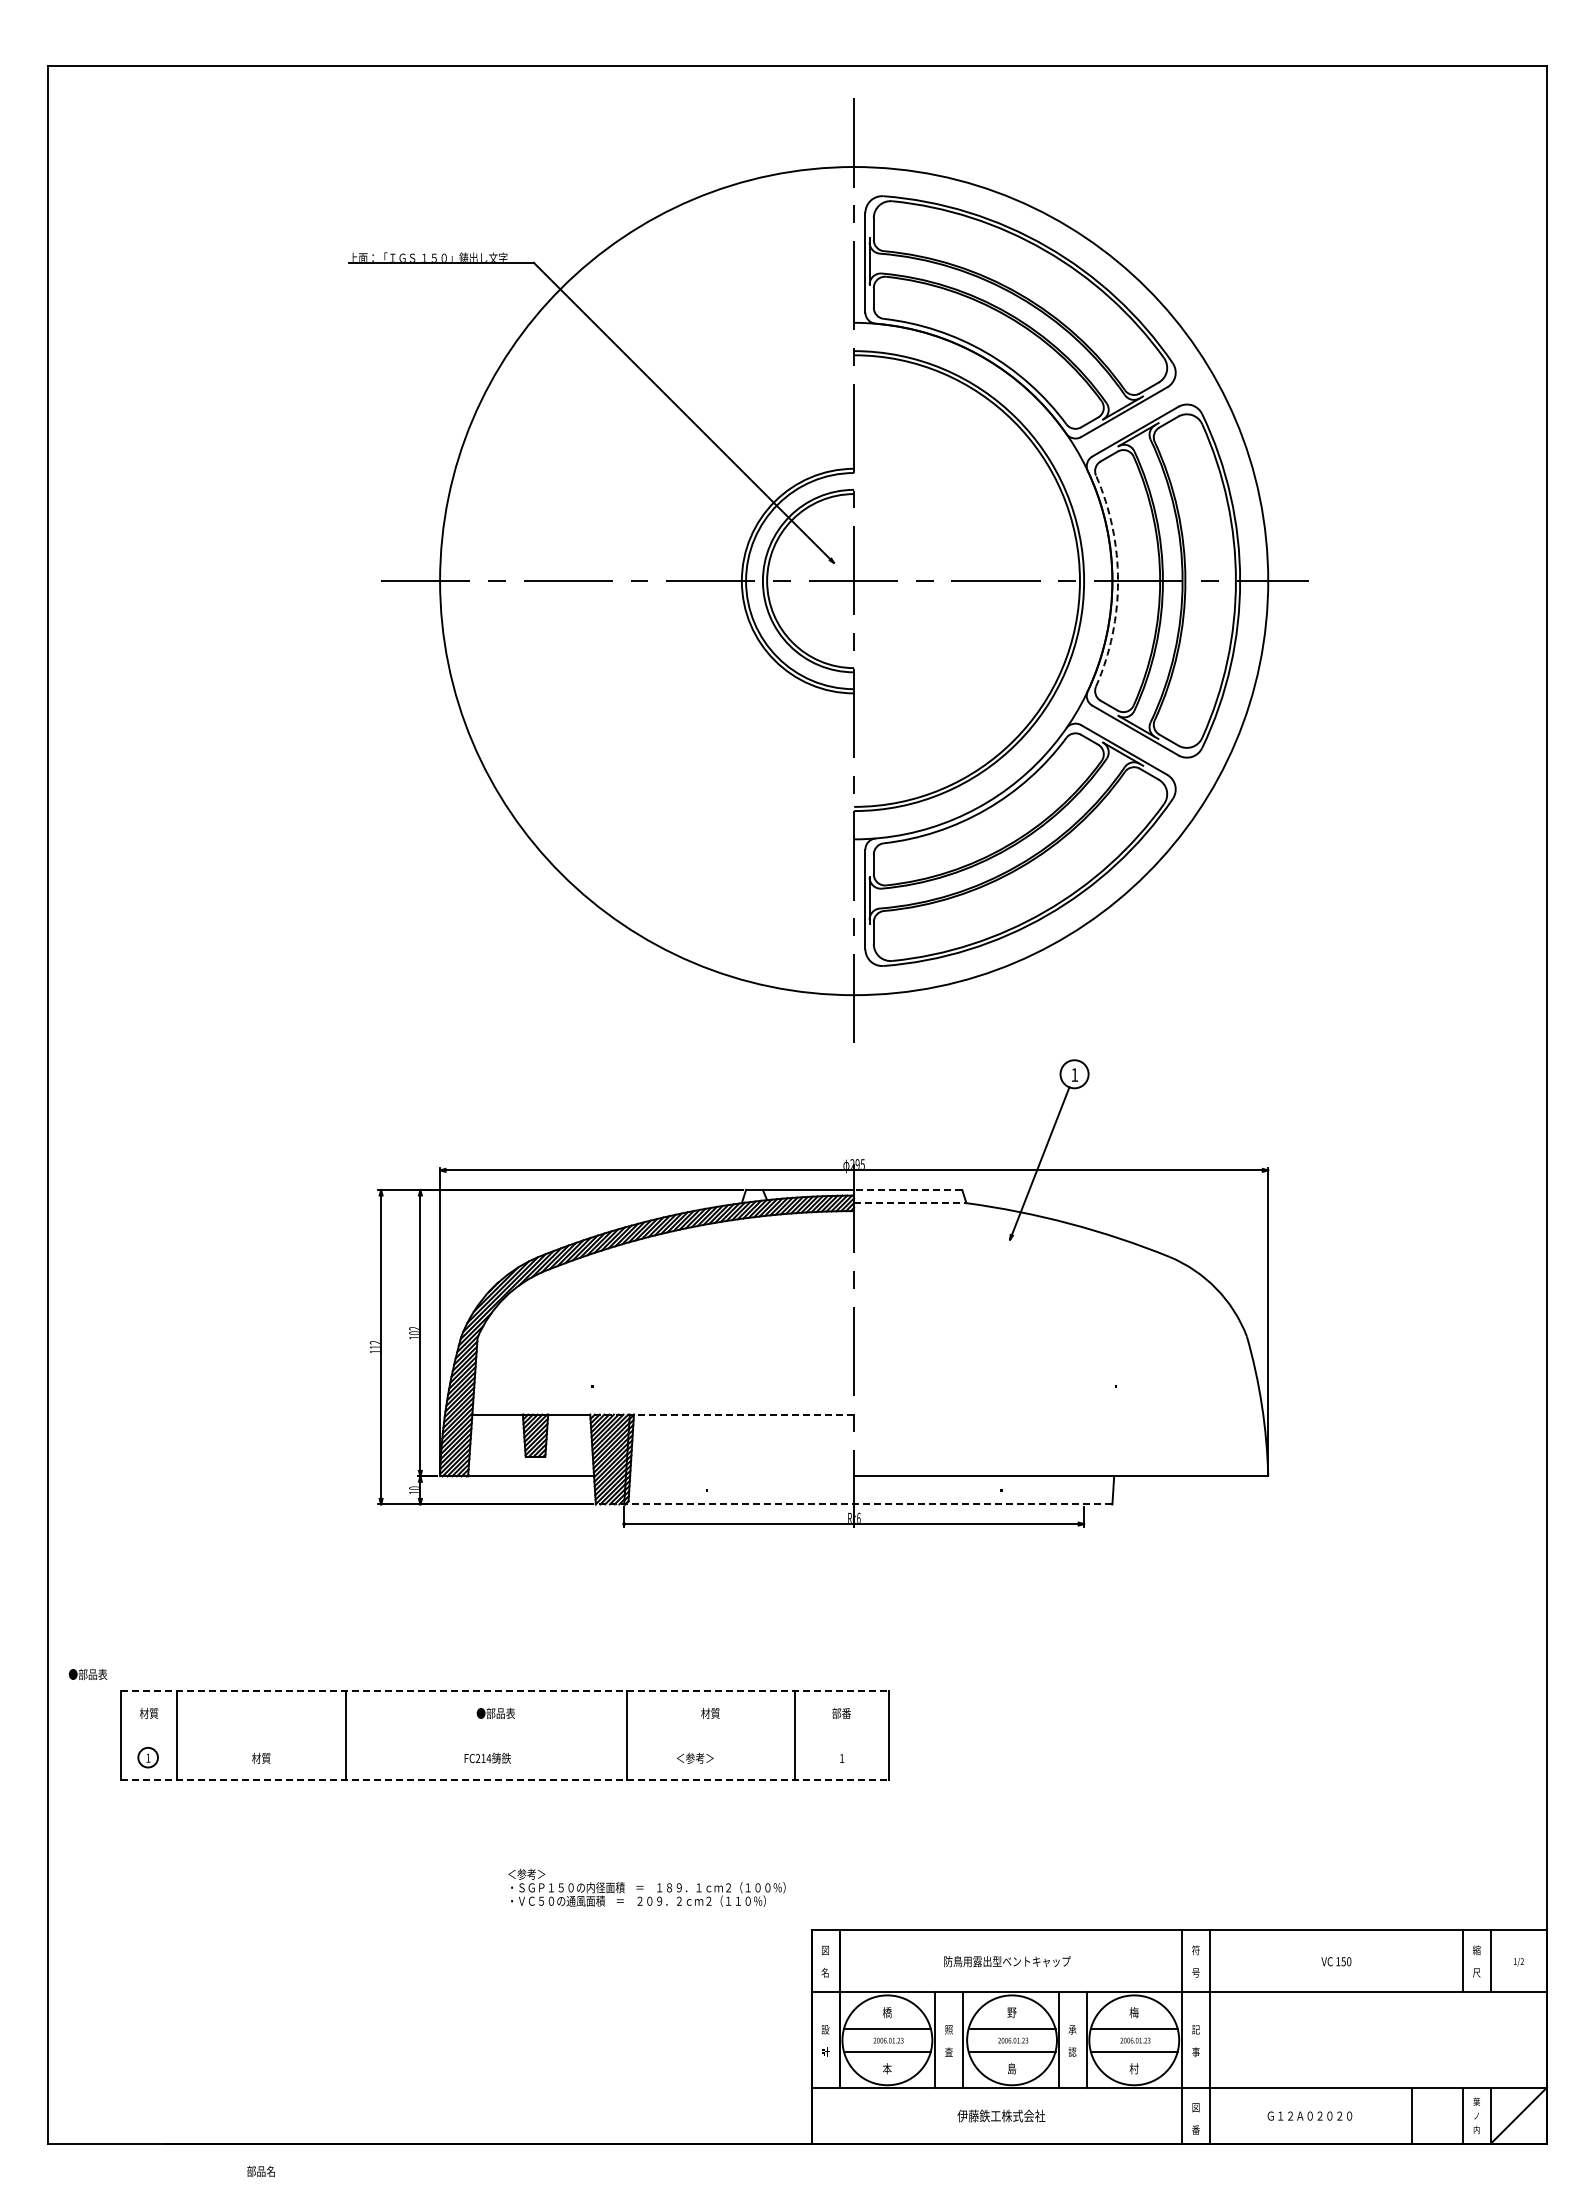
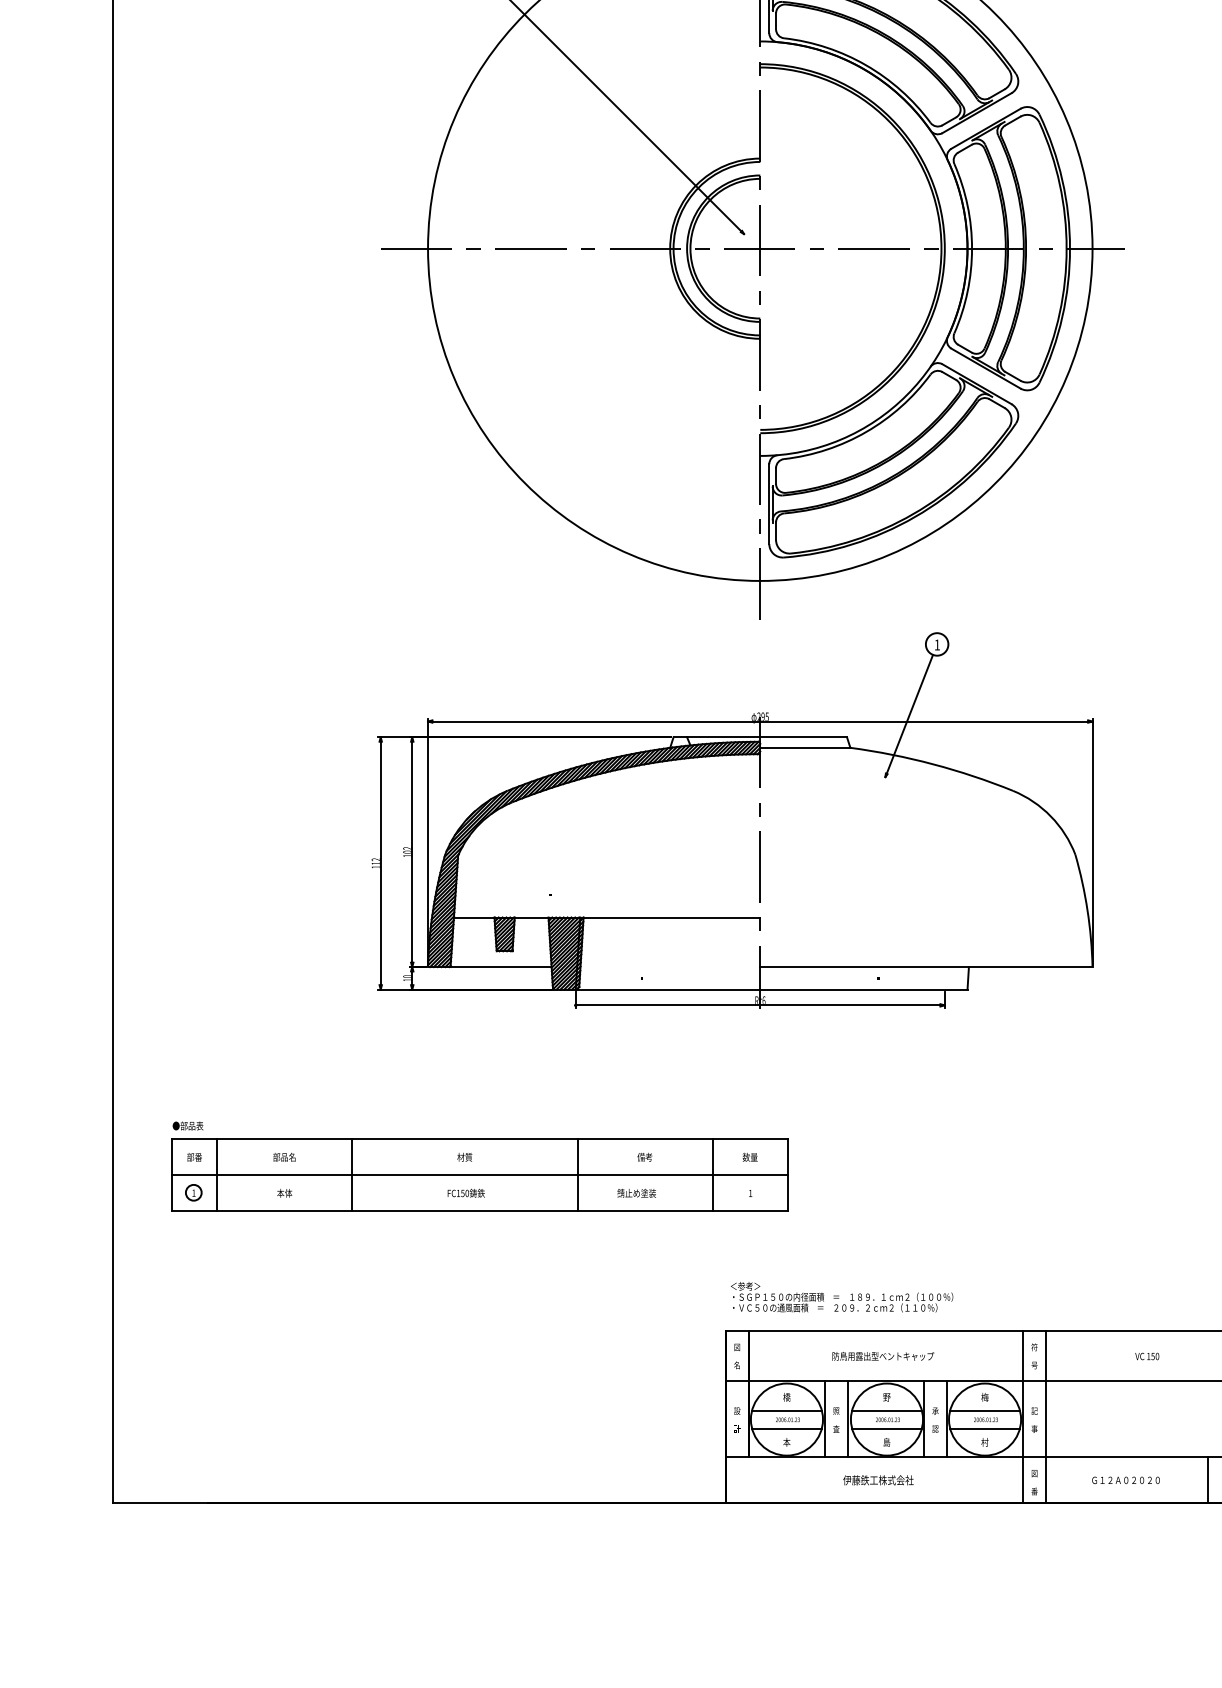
arc: (1118, 581) -> (972, 249), dashed -> solid
line: (907, 1190) -> (803, 737), dashed -> solid
line: (910, 1203) -> (805, 748), dashed -> solid
line: (722, 1414) -> (654, 917), dashed -> solid
line: (853, 1504) -> (759, 989), dashed -> solid
text: (87, 1674) -> (187, 1126), moved
line: (504, 1690) -> (479, 1138), dashed -> solid
text: (148, 1712) -> (194, 1156), 材質 -> 部番
text: (495, 1712) -> (472, 1156), ●部品表 -> 材質
text: (841, 1712) -> (750, 1156), 部番 -> 数量
text: (710, 1713) -> (645, 1157), 材質 -> 備考
line: (504, 1735) -> (479, 1174), added
text: (261, 1757) -> (284, 1192), 材質 -> 本体
text: (700, 1757) -> (636, 1192), ＜参考＞ -> 錆止め塗装
text: (483, 1758) -> (462, 1193), FC214 -> FC150
line: (504, 1780) -> (479, 1211), dashed -> solid
text: (646, 1887) -> (841, 1296), moved
text: (260, 2171) -> (283, 1157), moved

